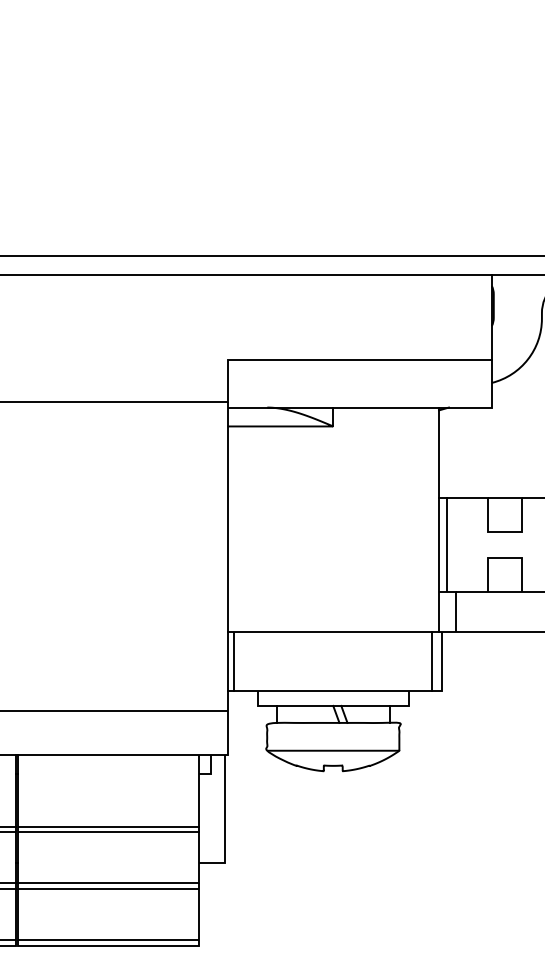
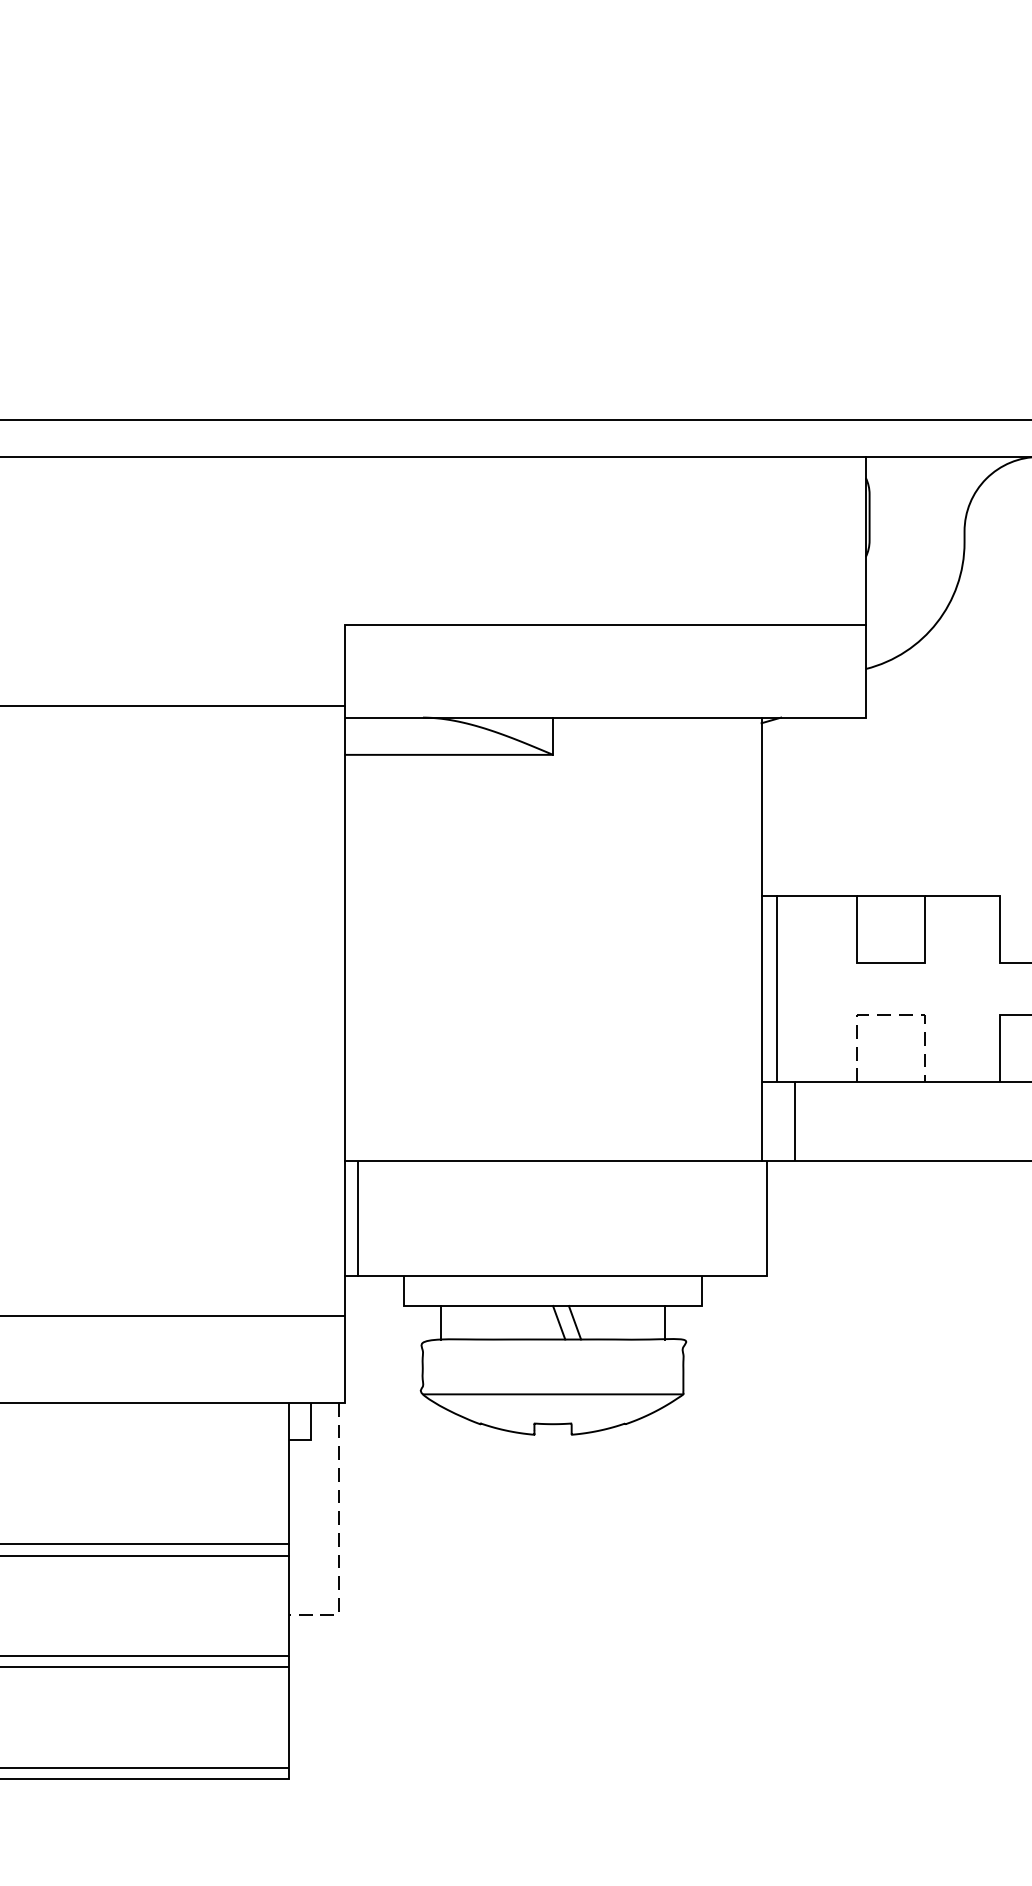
line: (505, 558) -> (892, 1015), solid -> dashed
line: (432, 661) -> (748, 1218), removed
line: (224, 822) -> (338, 1535), solid -> dashed

